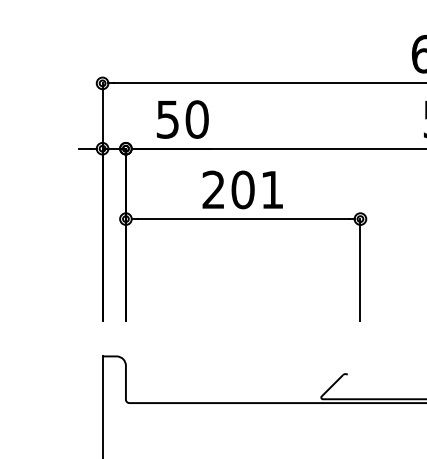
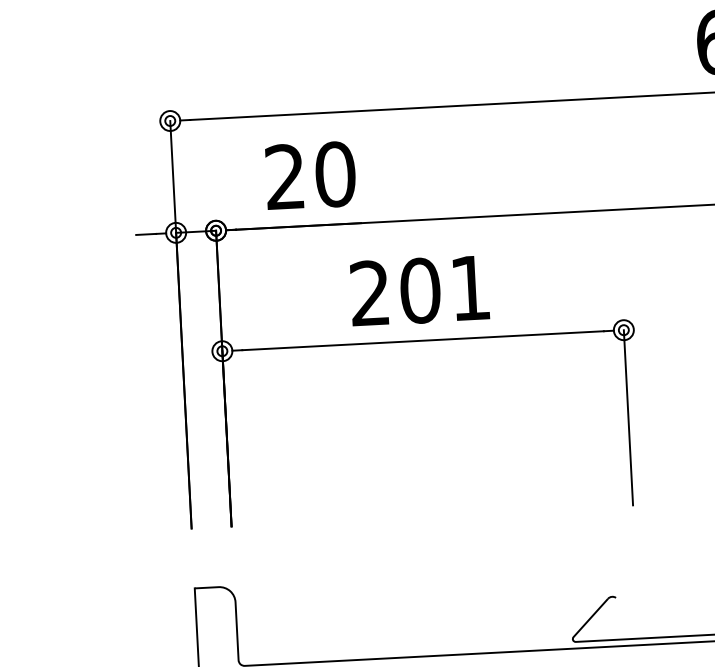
text: (167, 119) -> (284, 176), 50 -> 20

